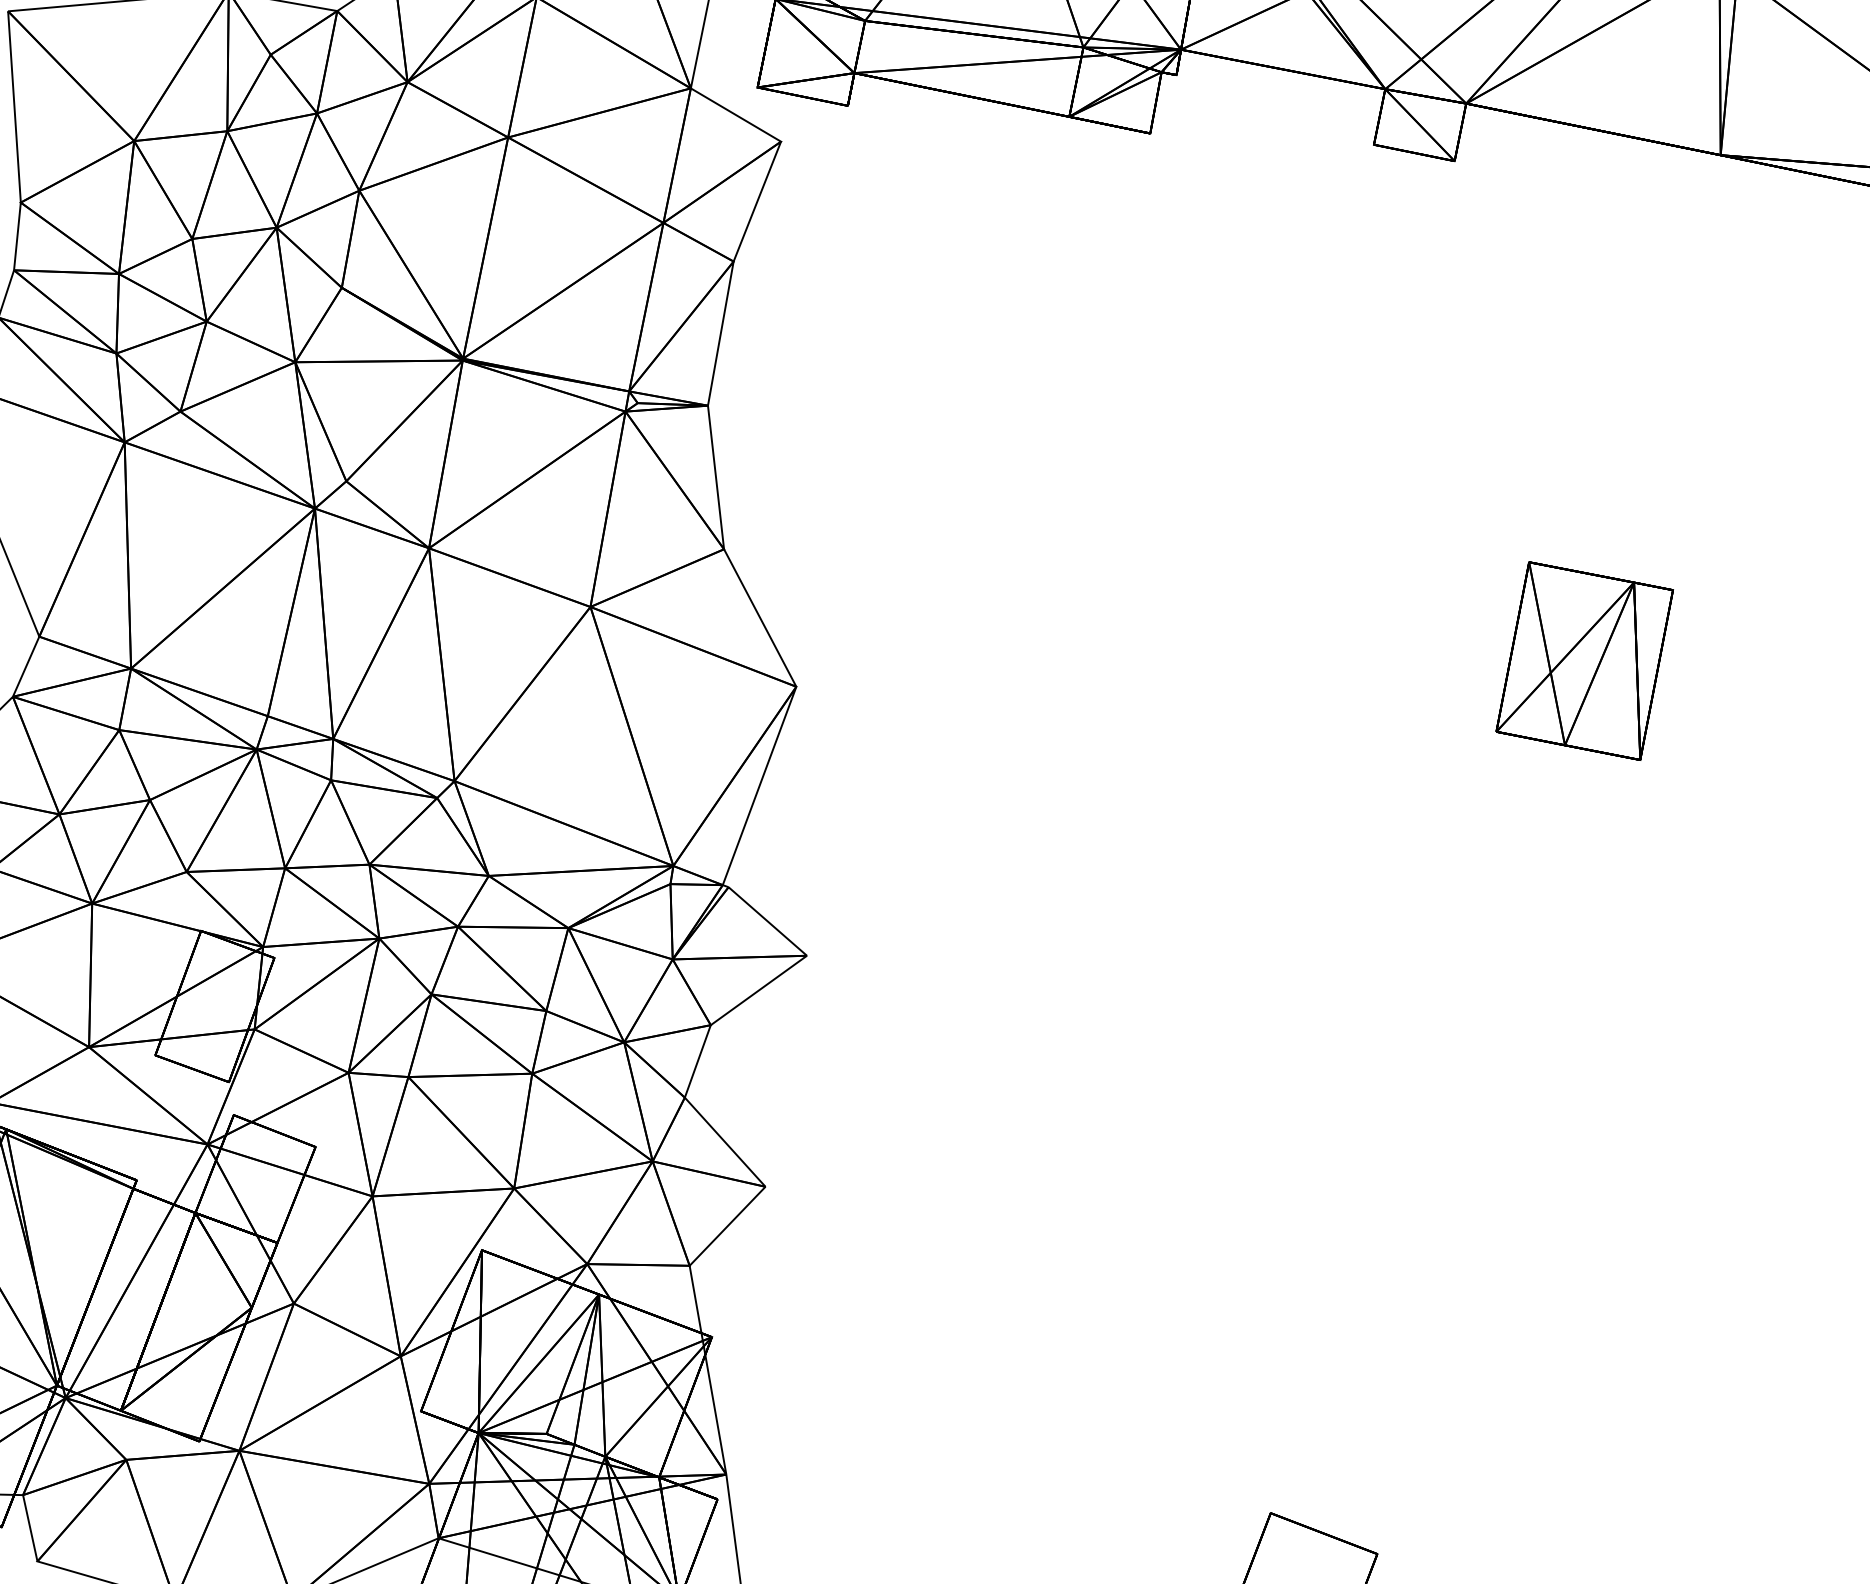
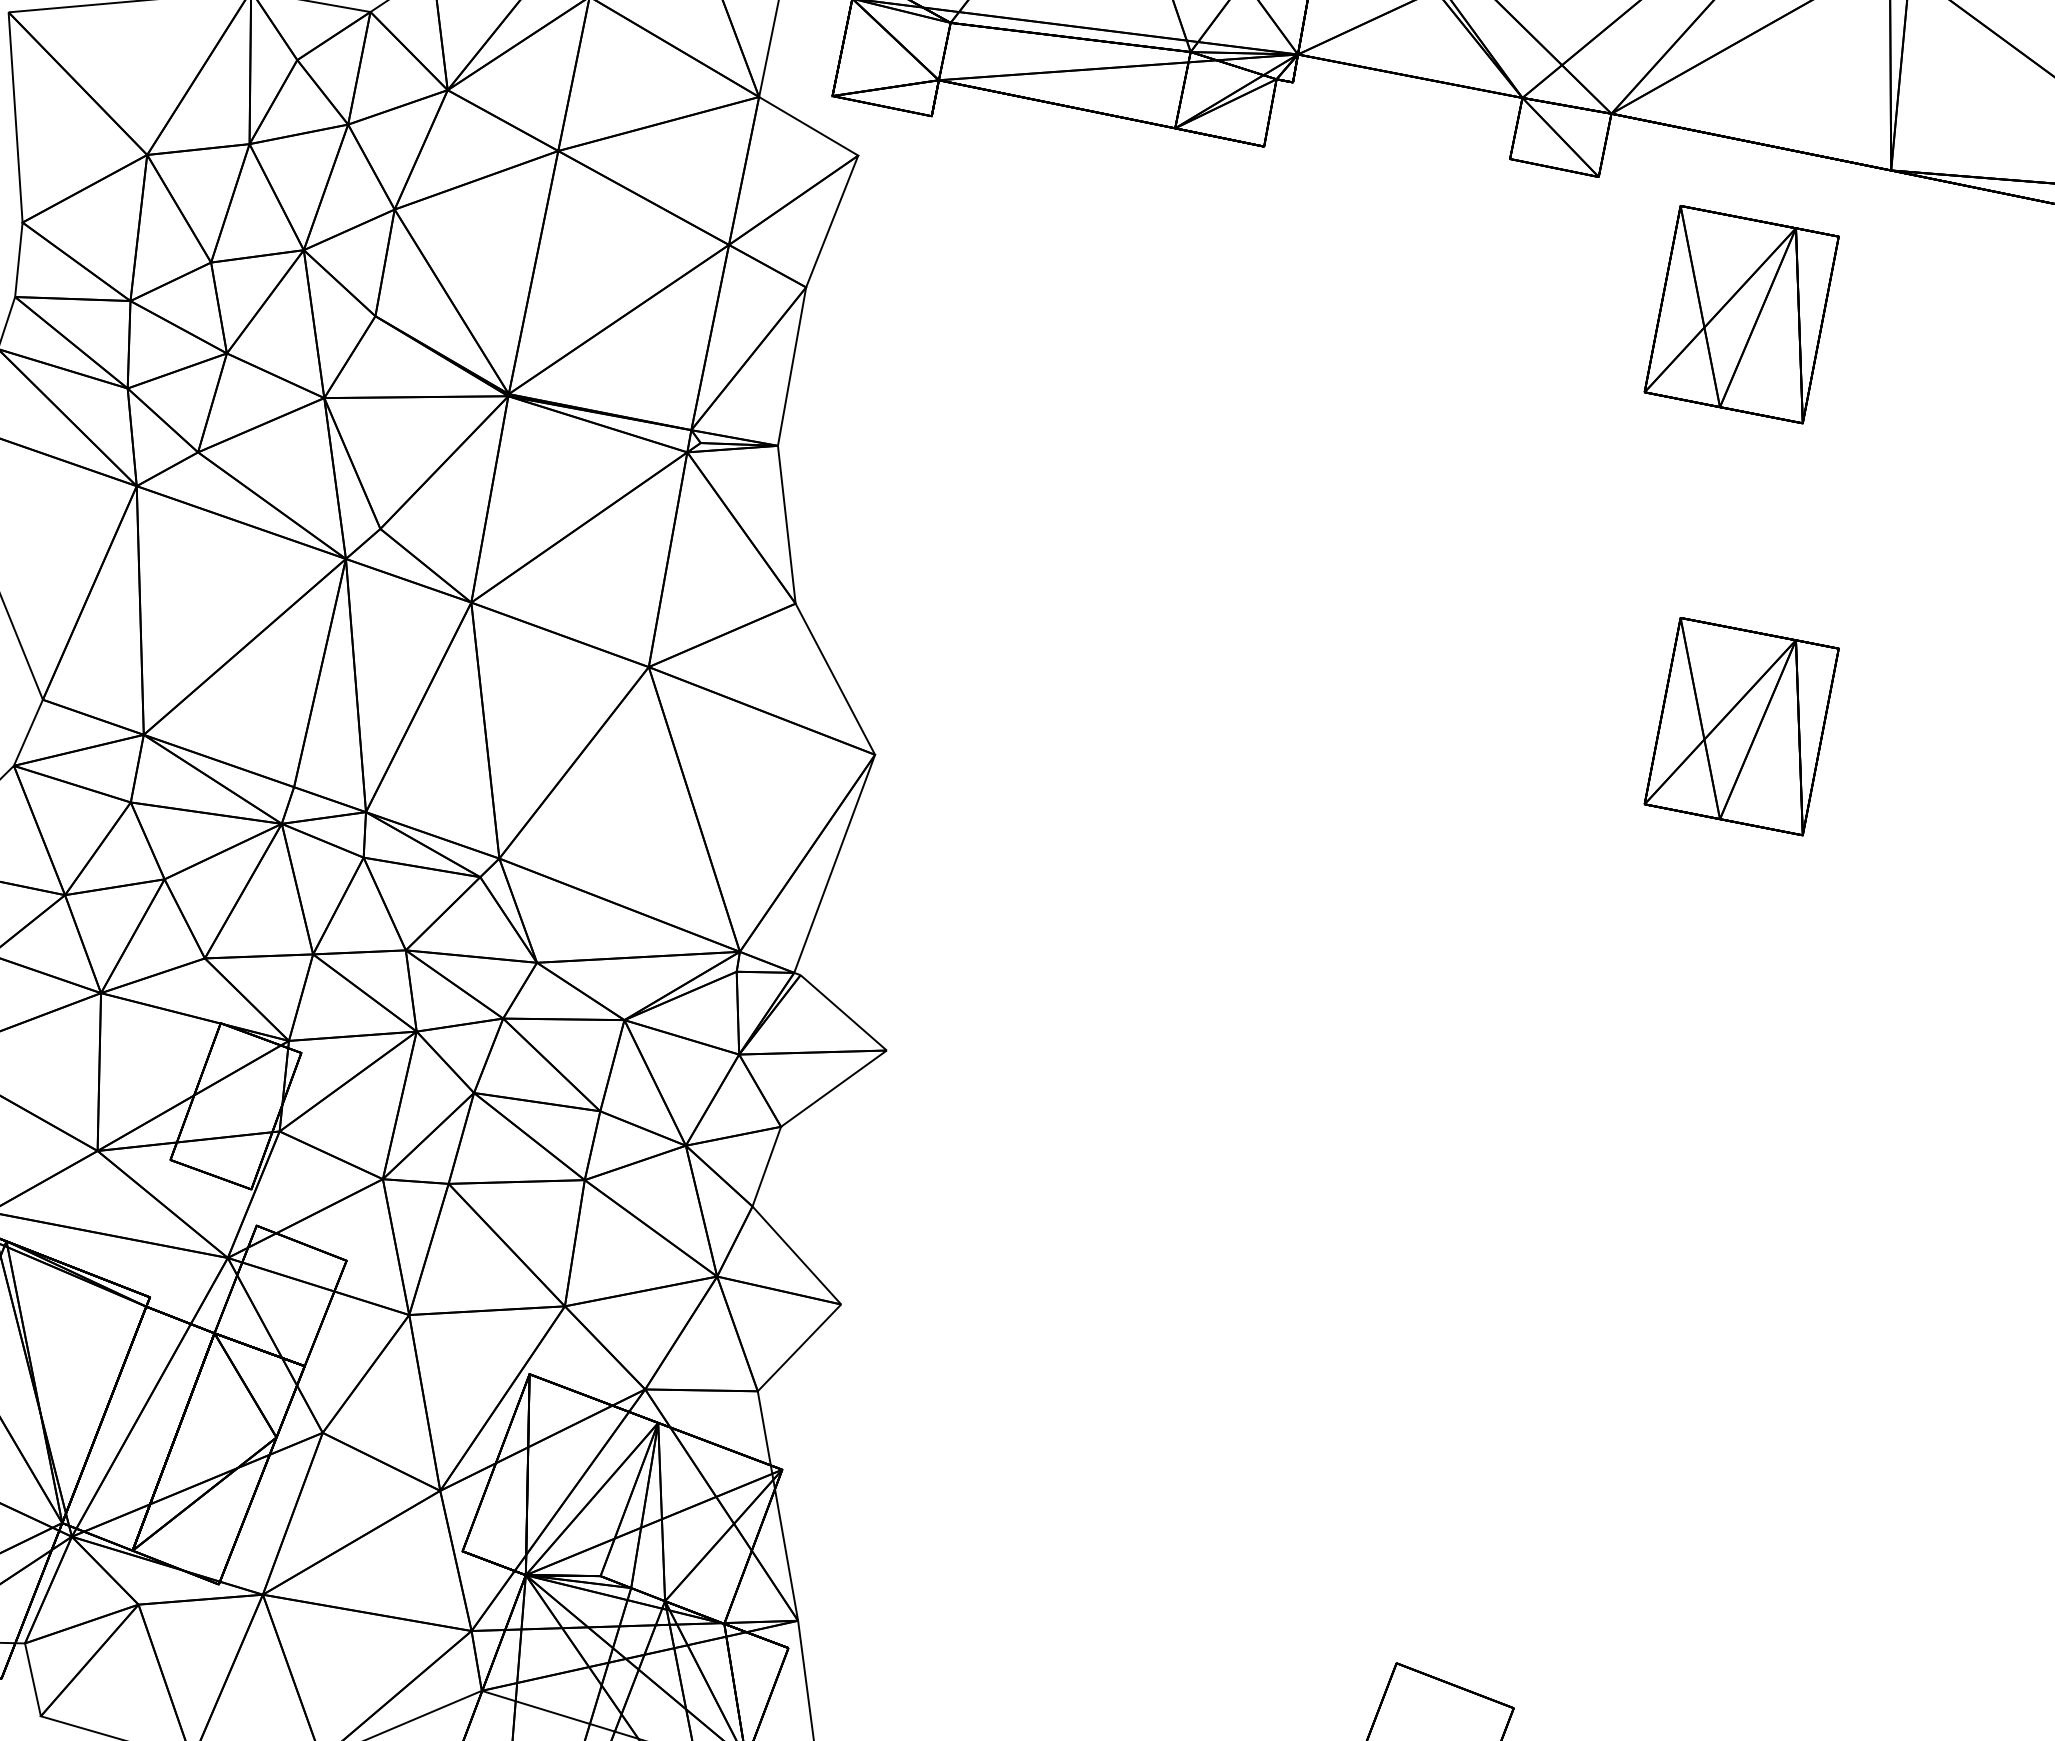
part: (1584, 286) -> (1741, 314), added

